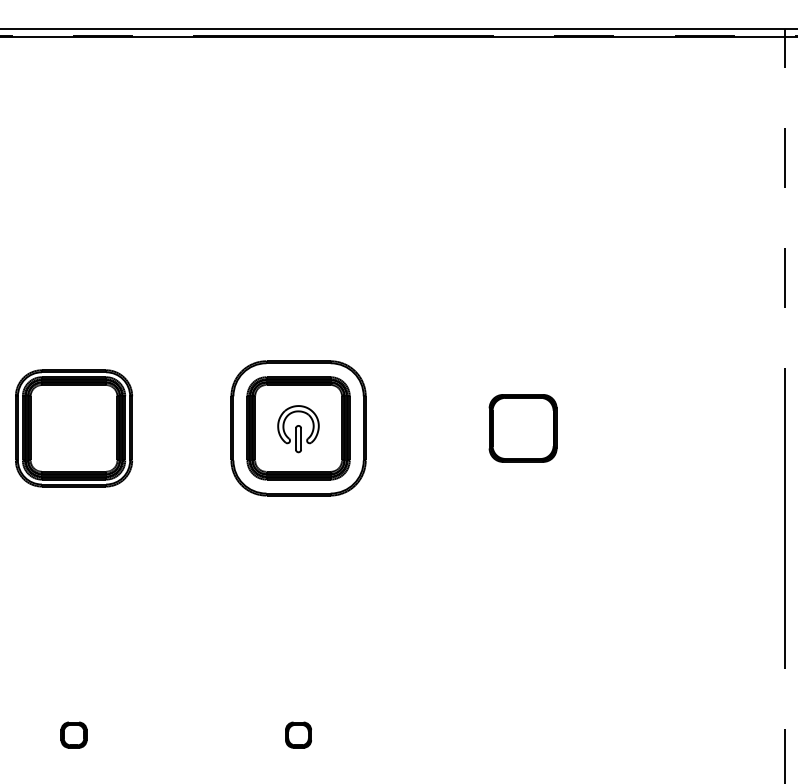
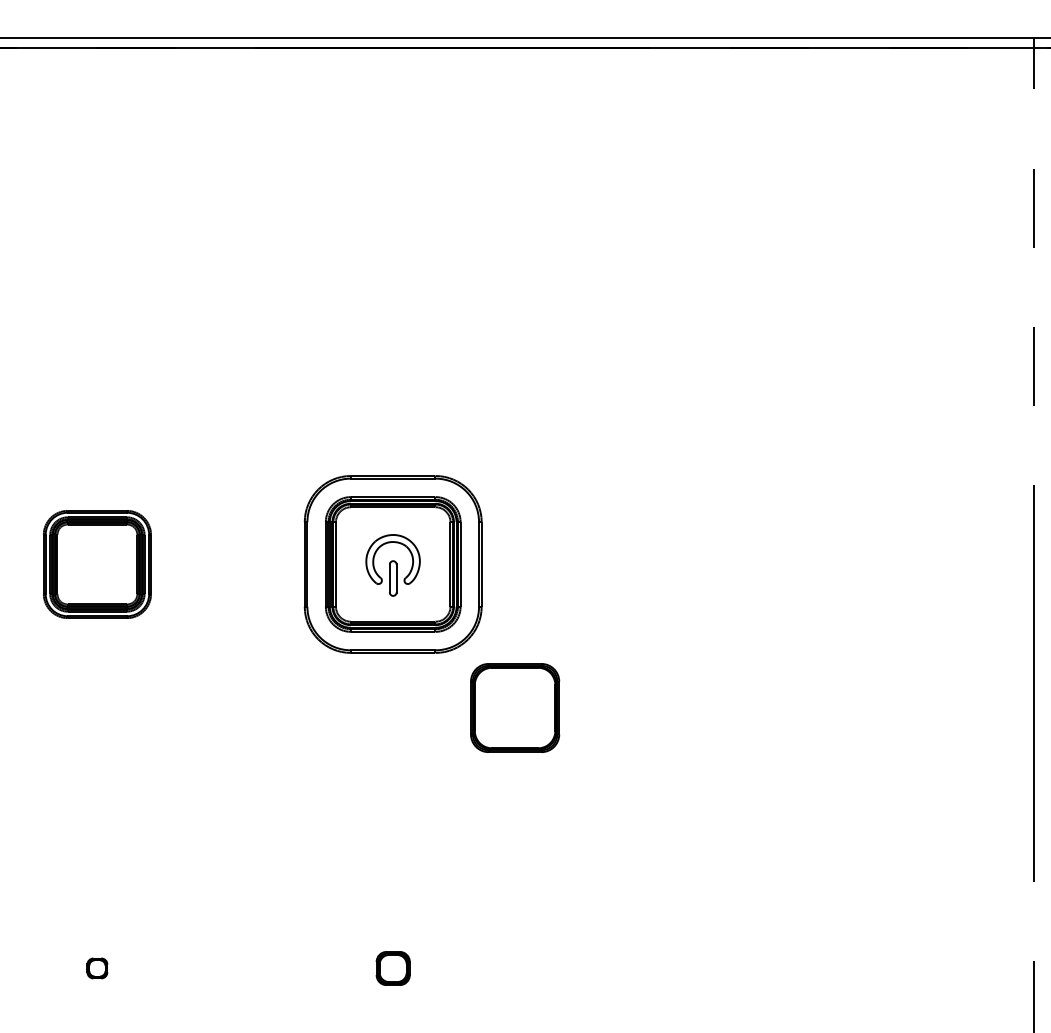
part: (73, 428) -> (96, 564), size x0.7
part: (522, 428) -> (514, 708), moved
part: (73, 734) -> (96, 967), size x0.6

